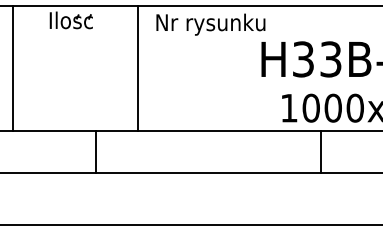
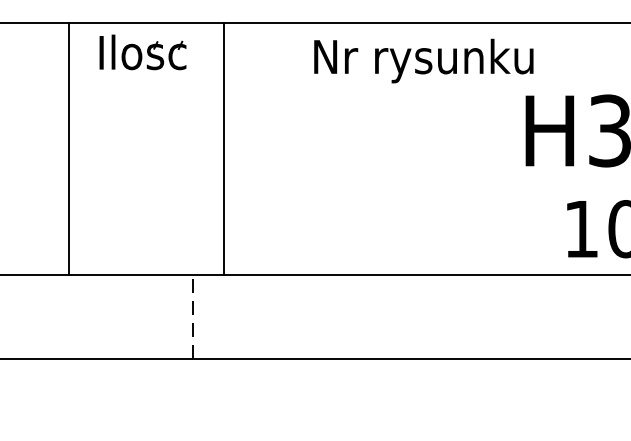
line: (12, 68) -> (68, 149), moved
line: (137, 68) -> (223, 149), moved
line: (96, 151) -> (193, 316), solid -> dashed

